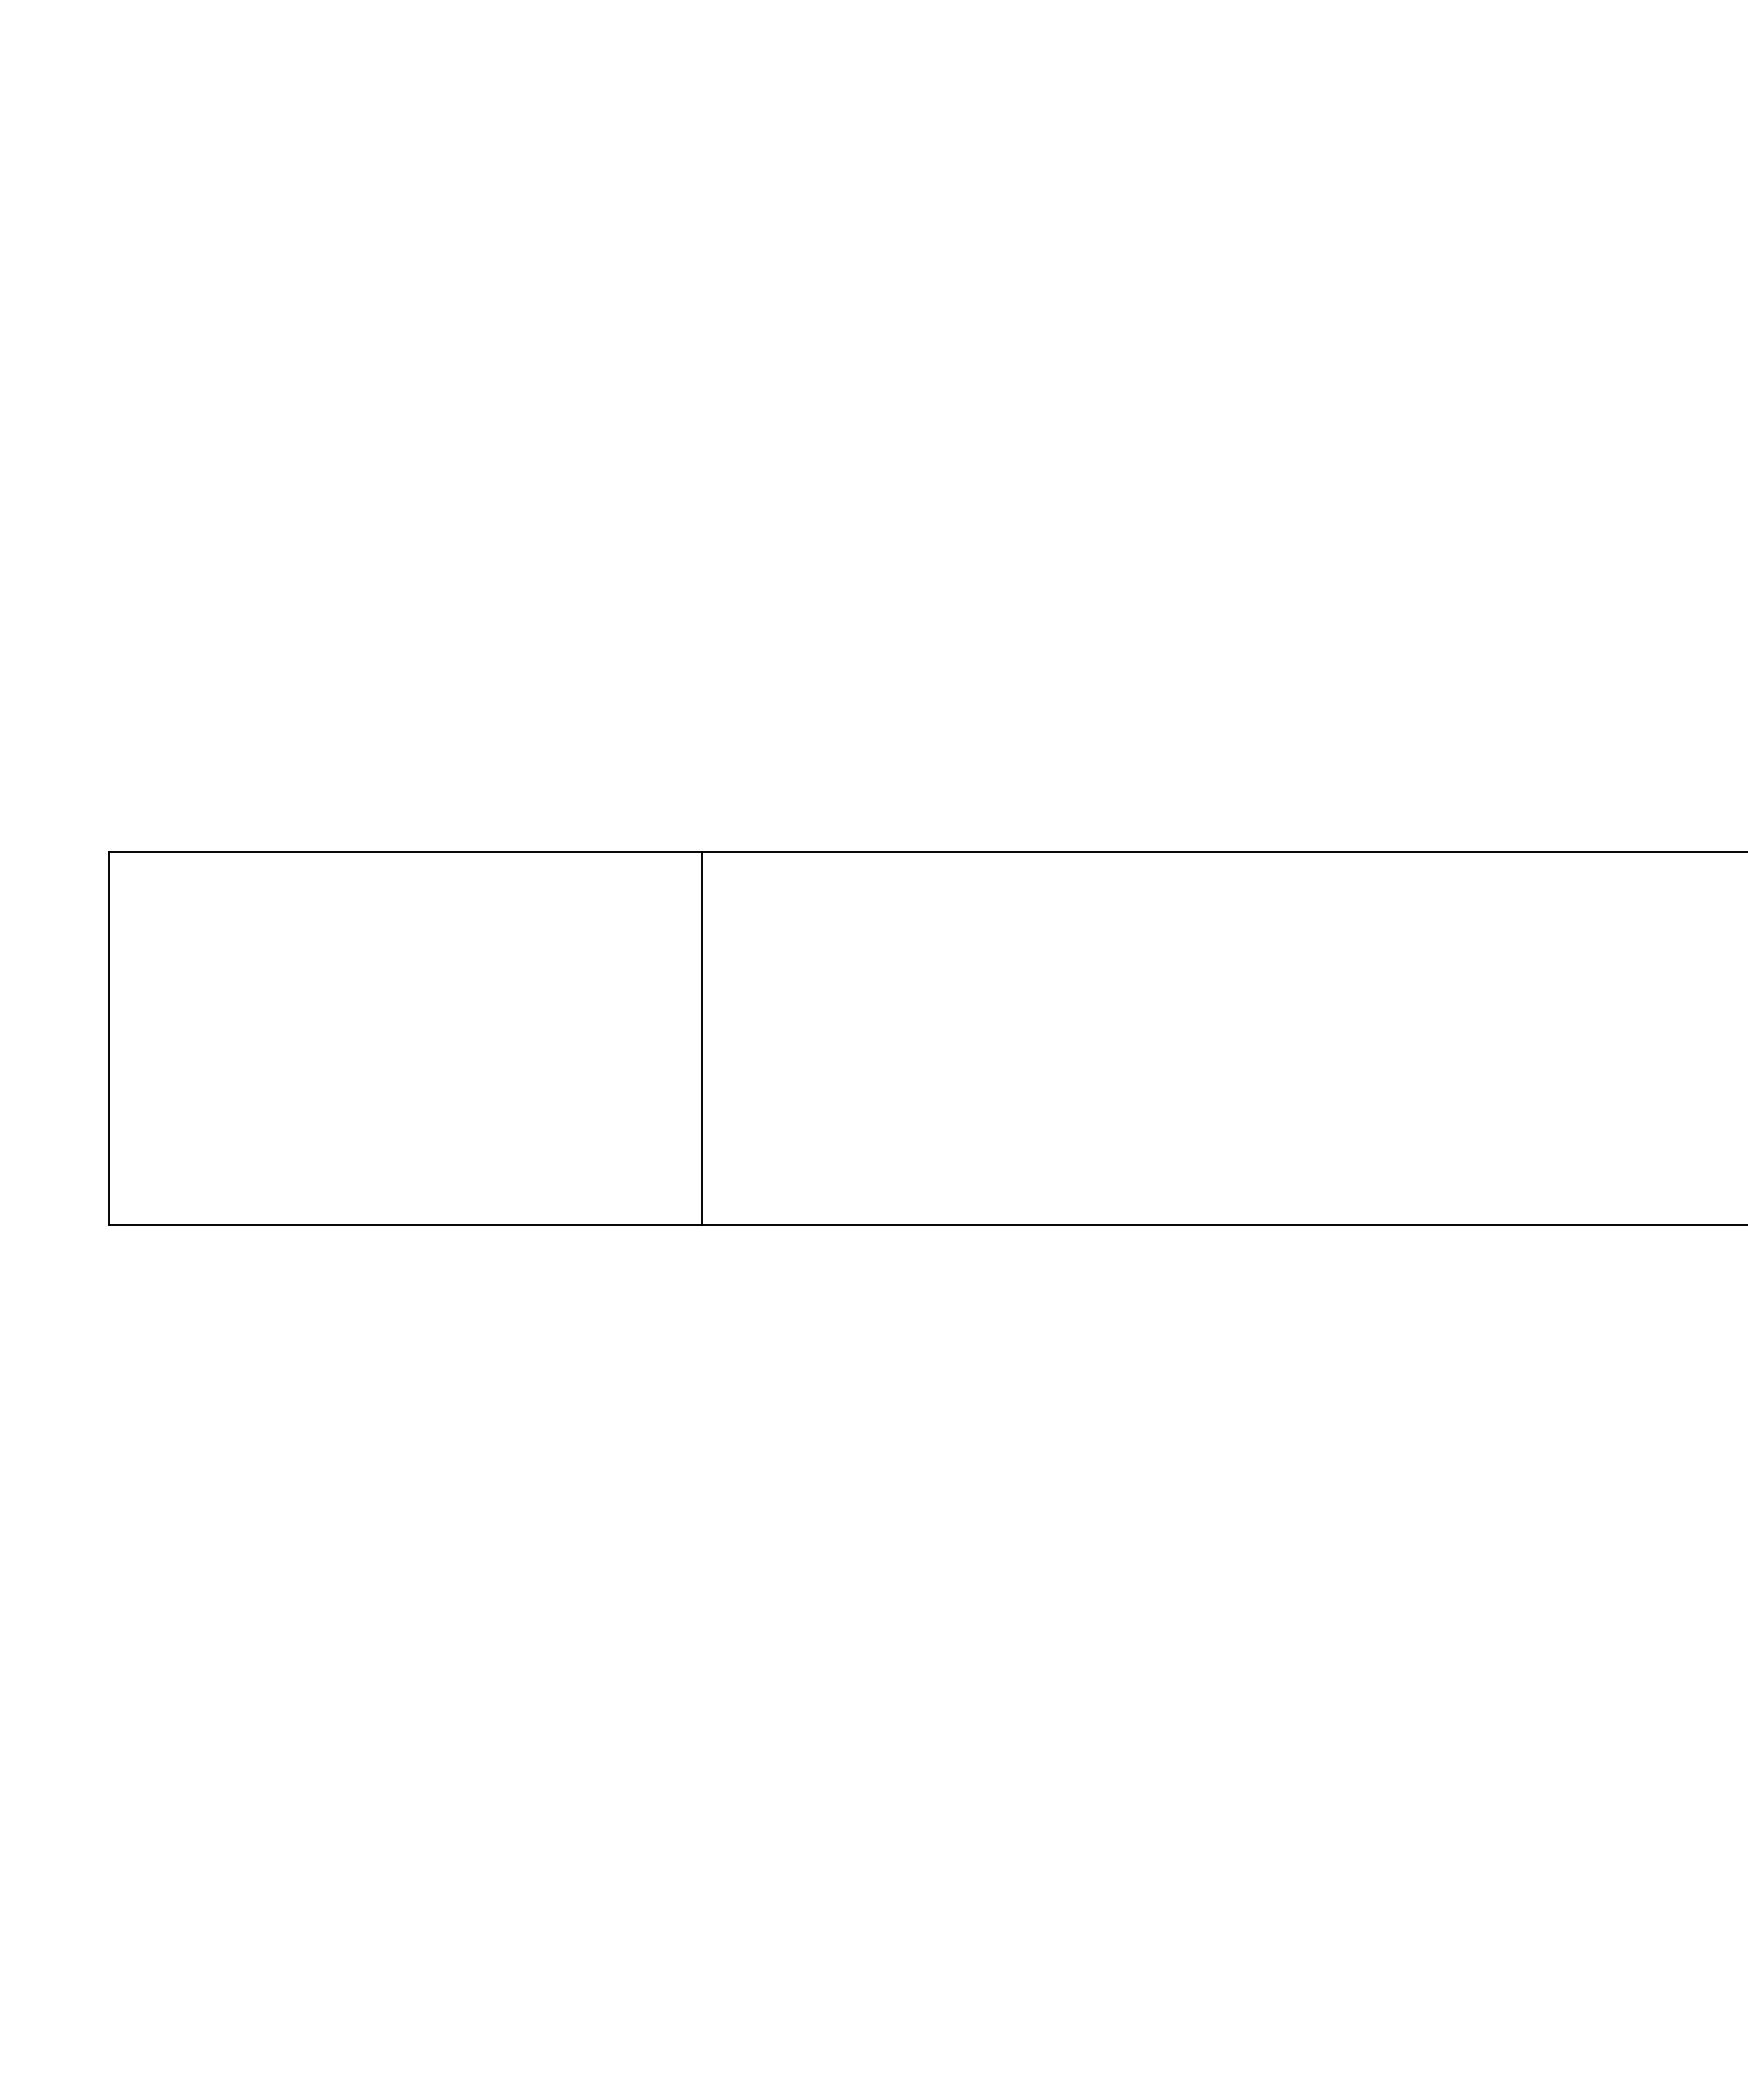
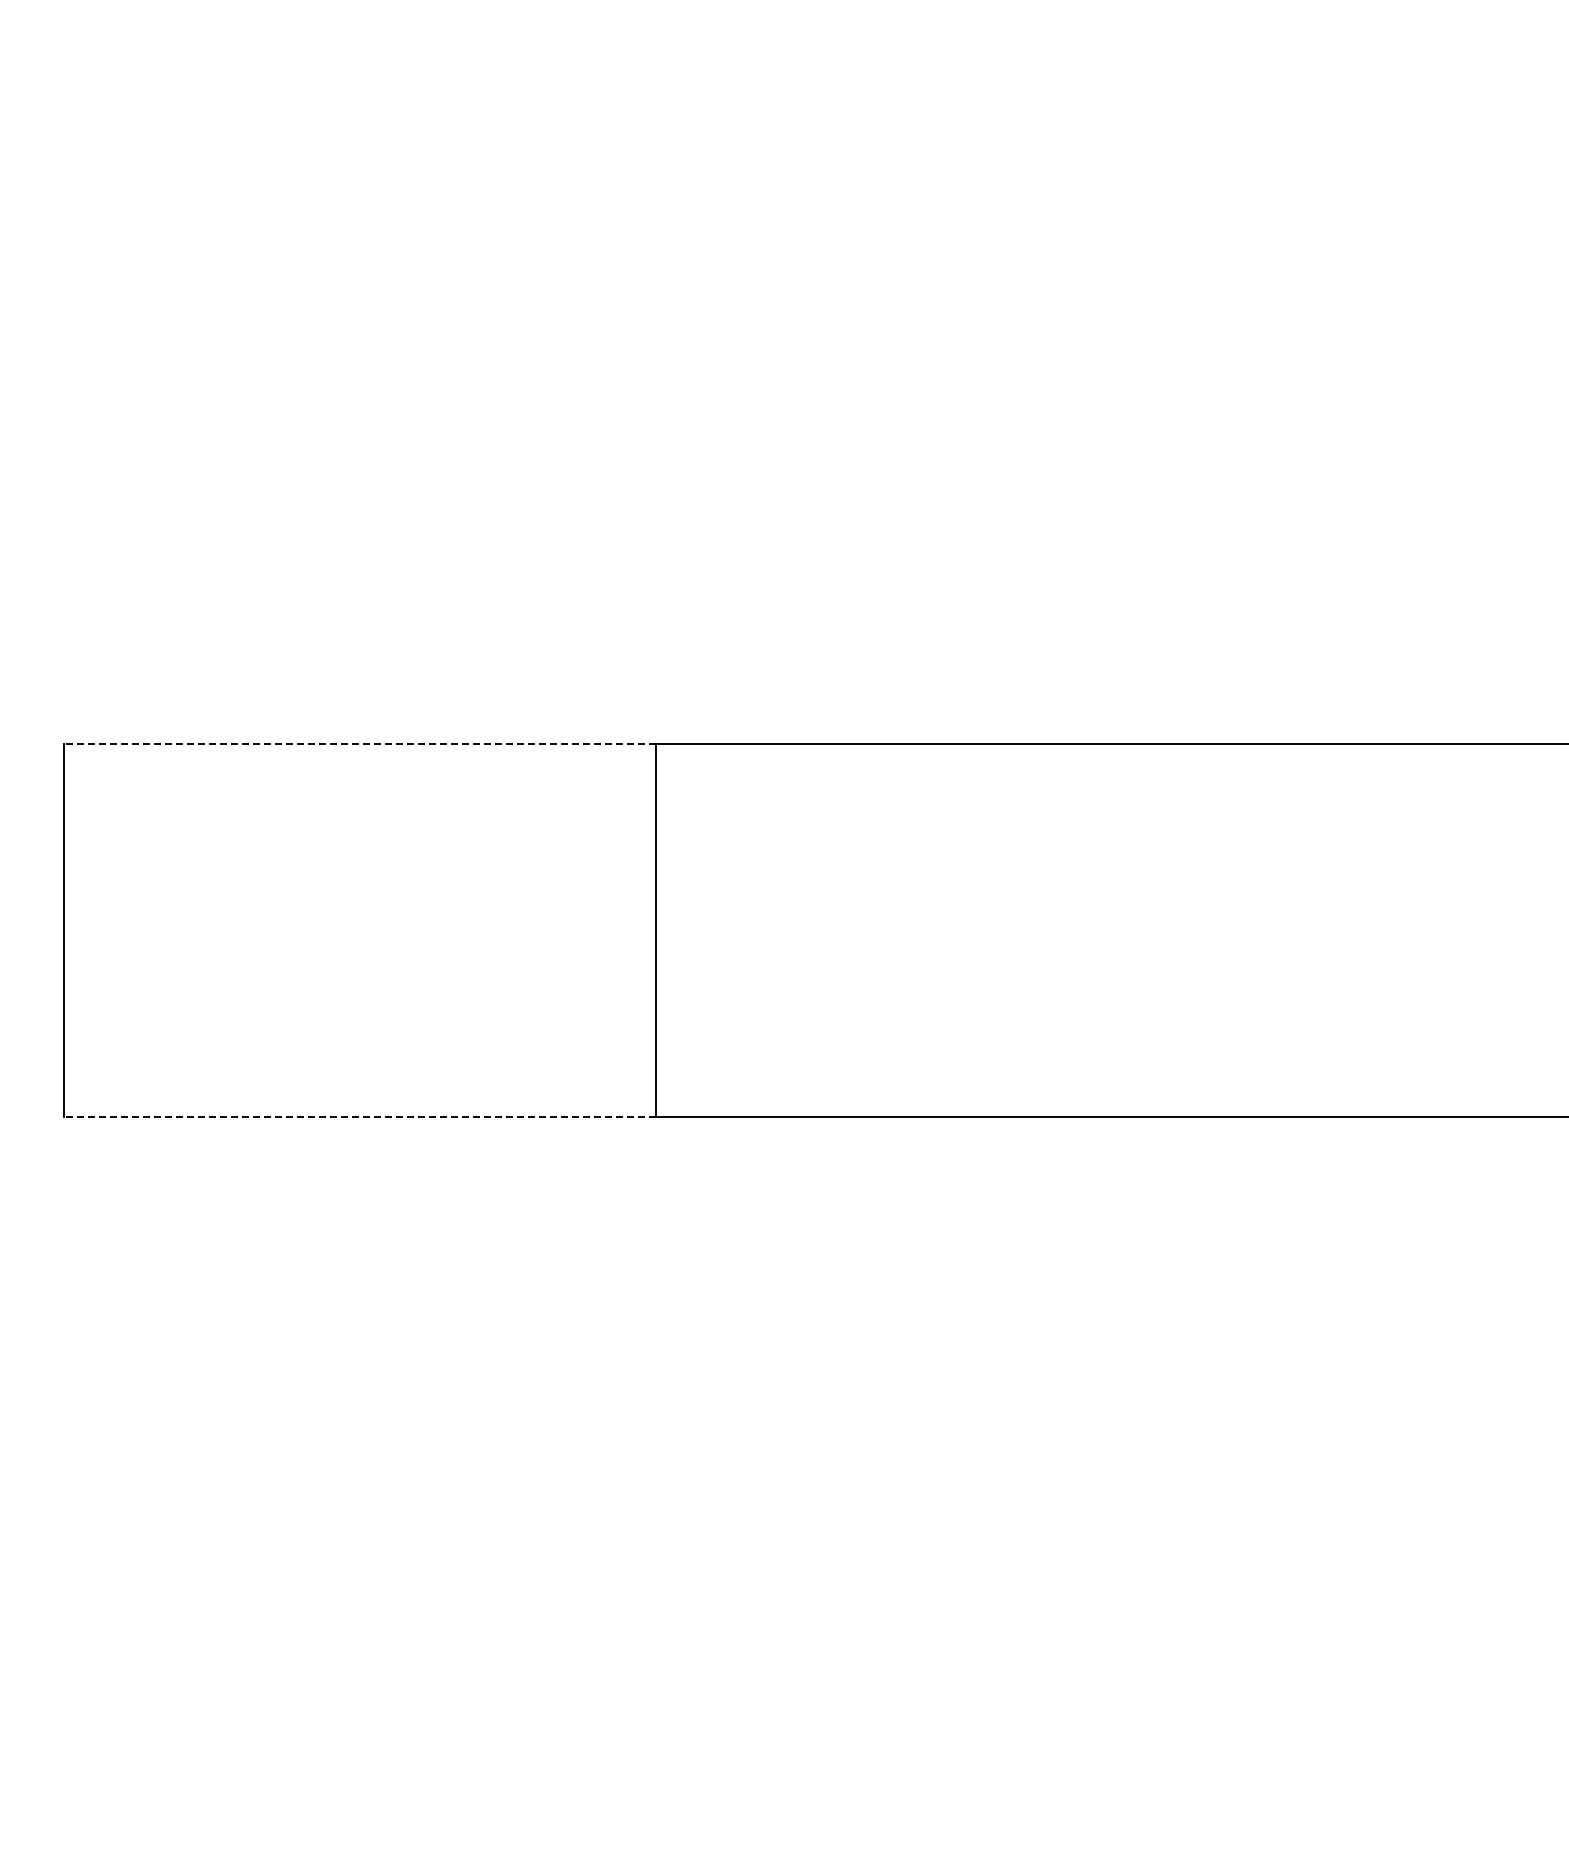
line: (405, 851) -> (359, 743), solid -> dashed
line: (405, 1225) -> (359, 1117), solid -> dashed

